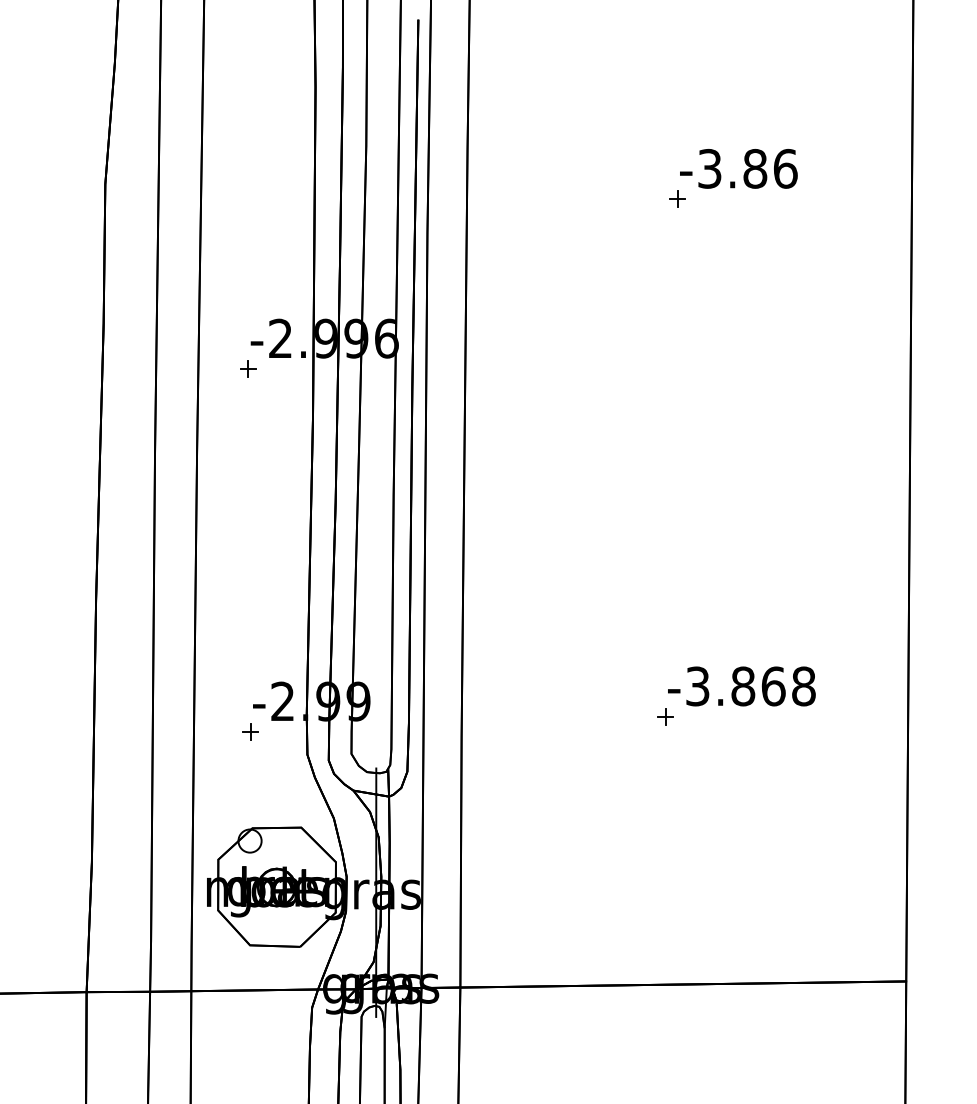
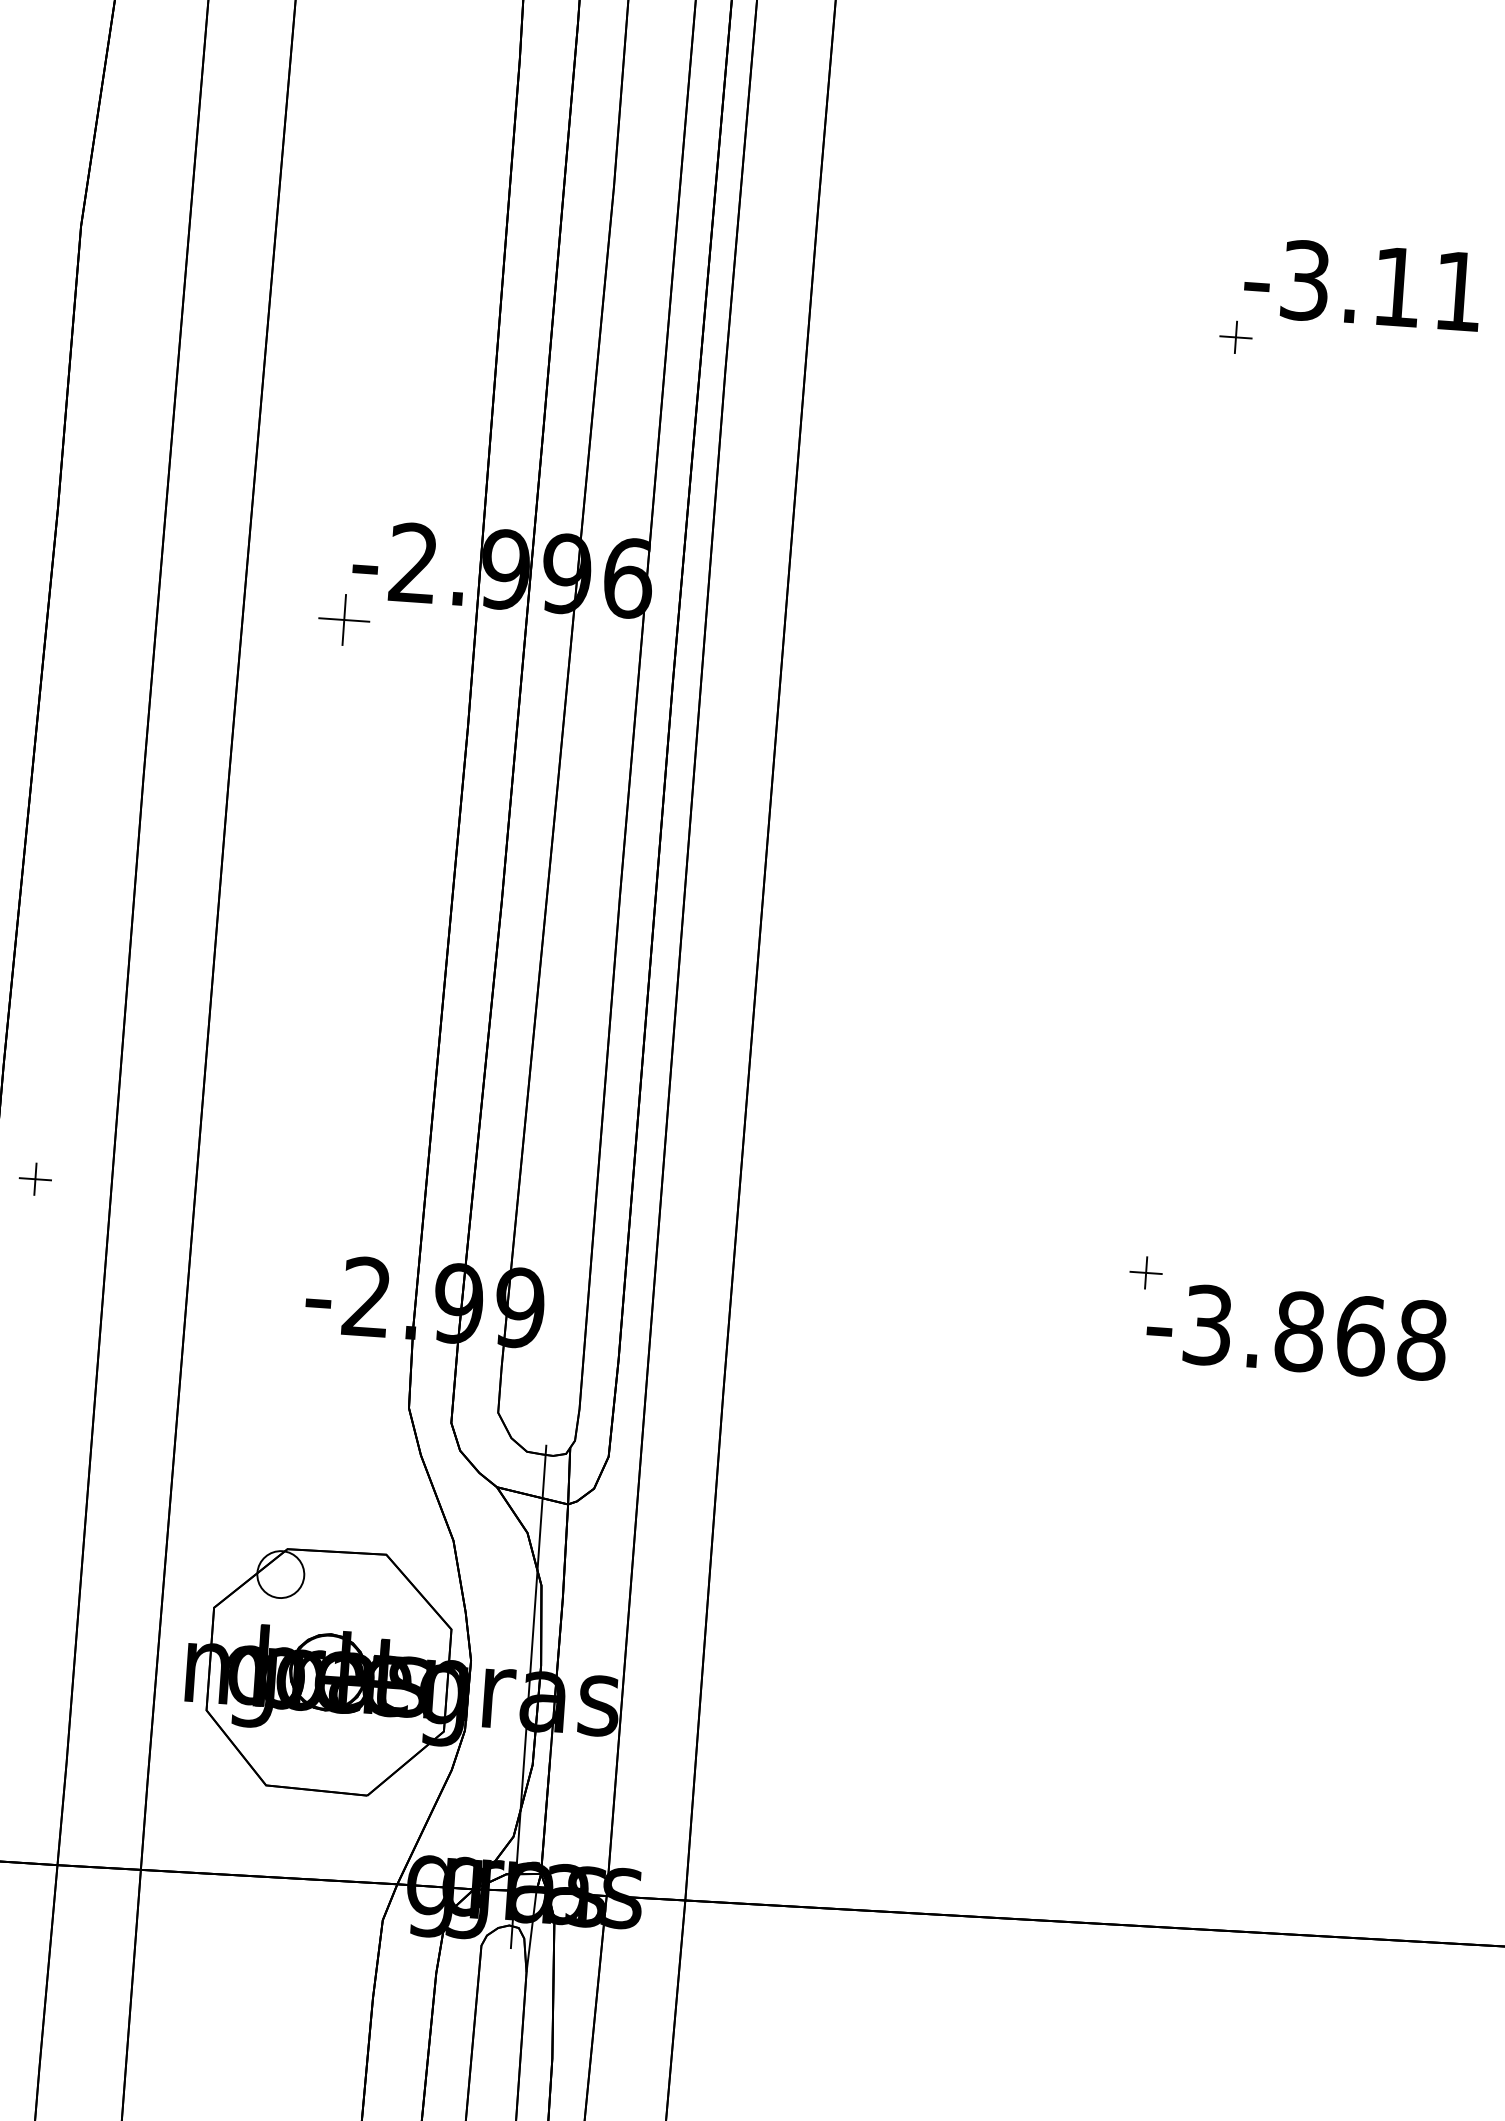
text: (770, 168) -> (1428, 288), -3.86 -> -3.11
part: (248, 368) -> (344, 619), size x1.6
part: (665, 716) -> (1145, 1272), moved
part: (250, 731) -> (35, 1178), moved

